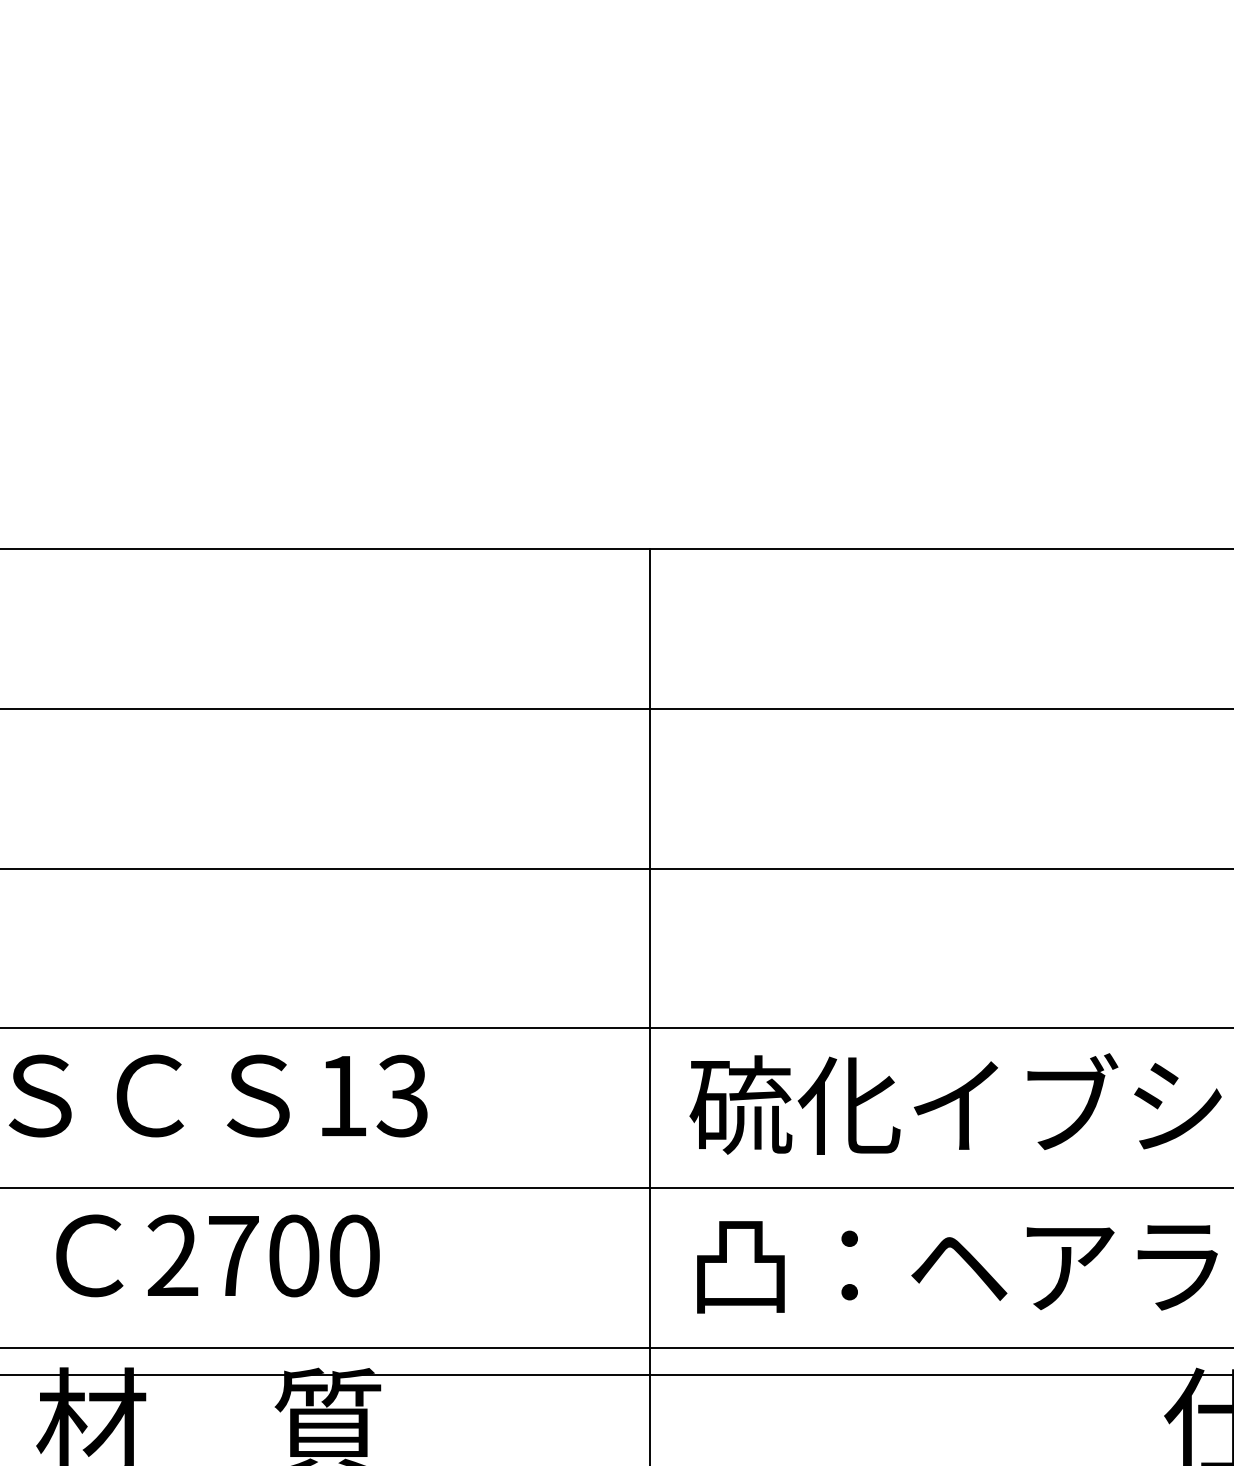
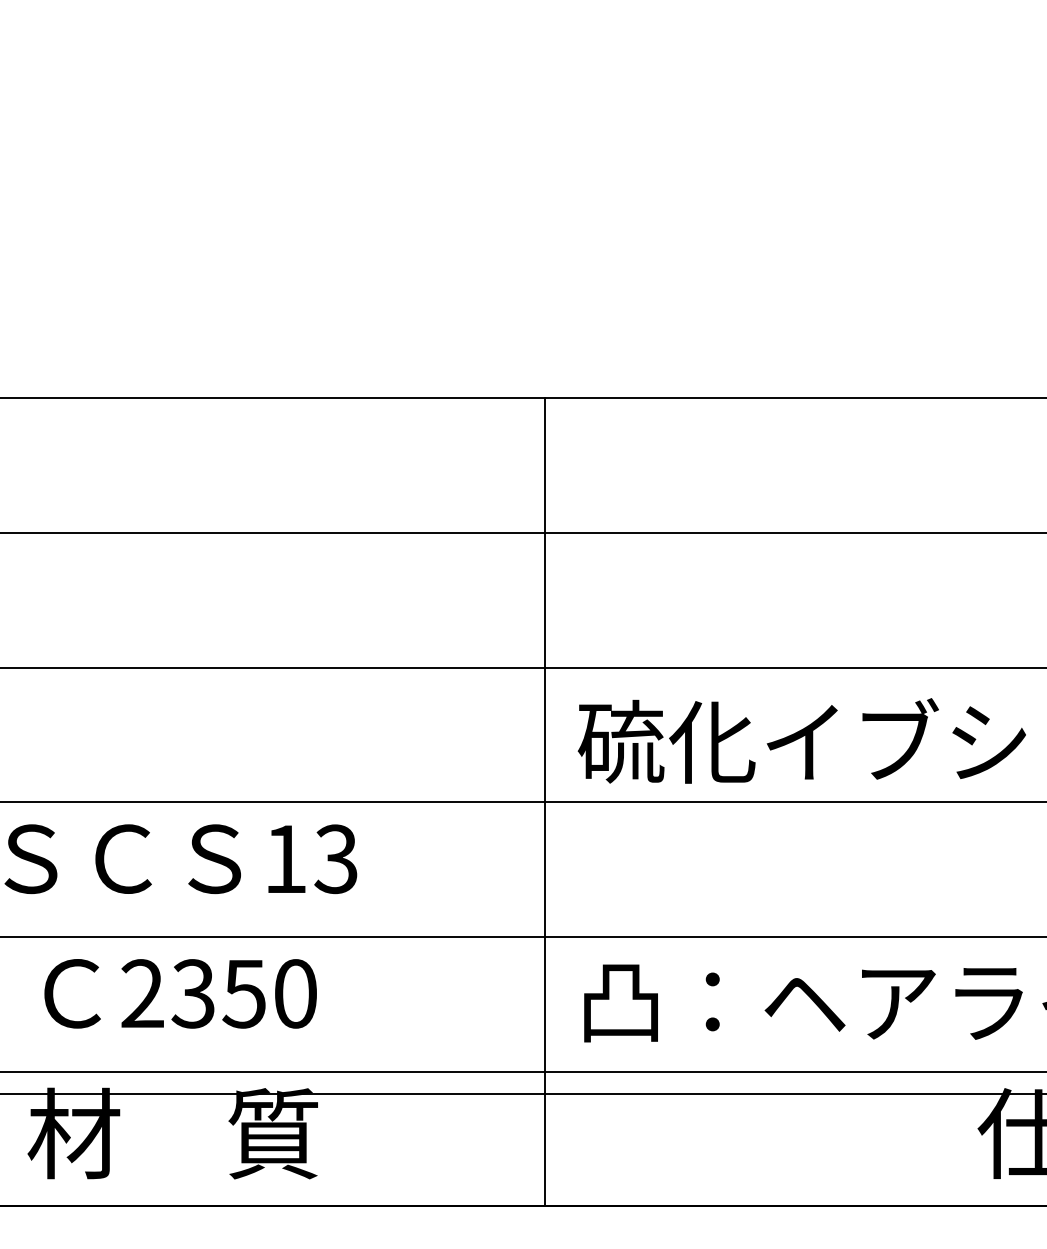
text: (955, 1103) -> (801, 740), moved
text: (262, 1255) -> (218, 993), 2700 -> 2350

